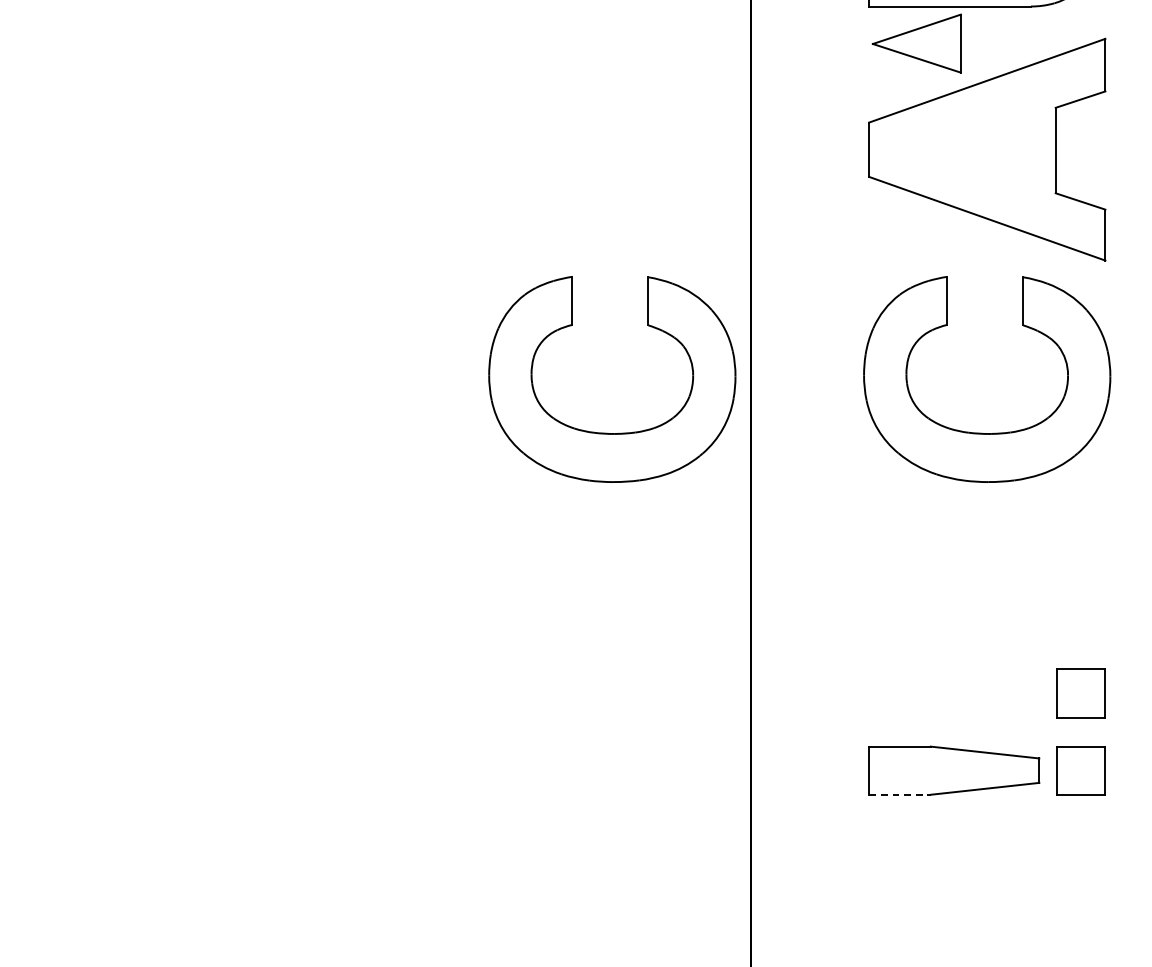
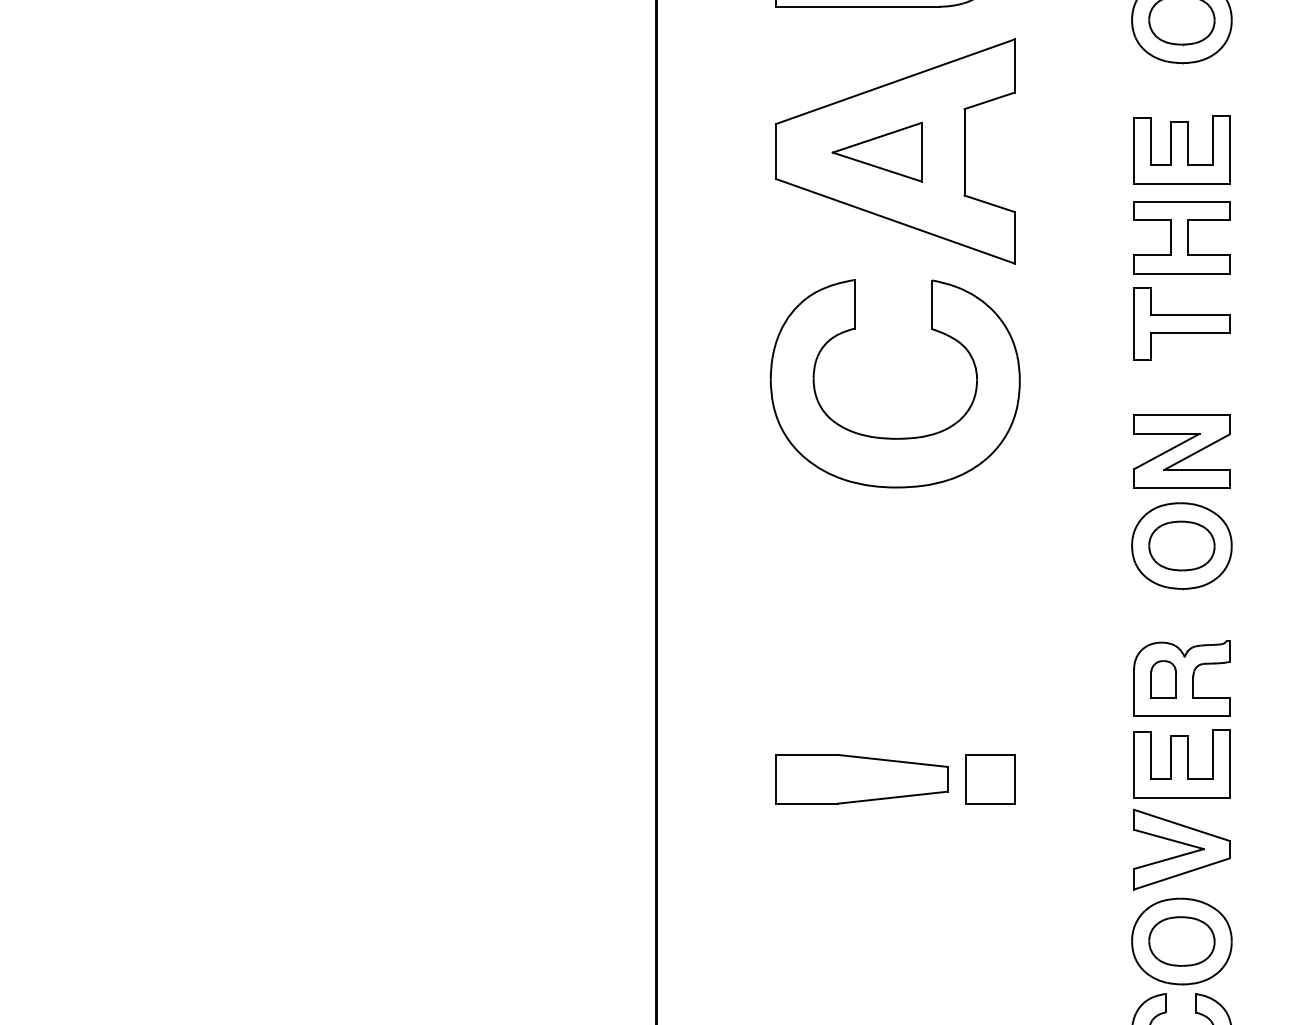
part: (916, 43) -> (876, 152), moved
part: (610, 432) -> (514, 437), removed
part: (1081, 693) -> (990, 701), removed
line: (900, 794) -> (807, 803), dashed -> solid

